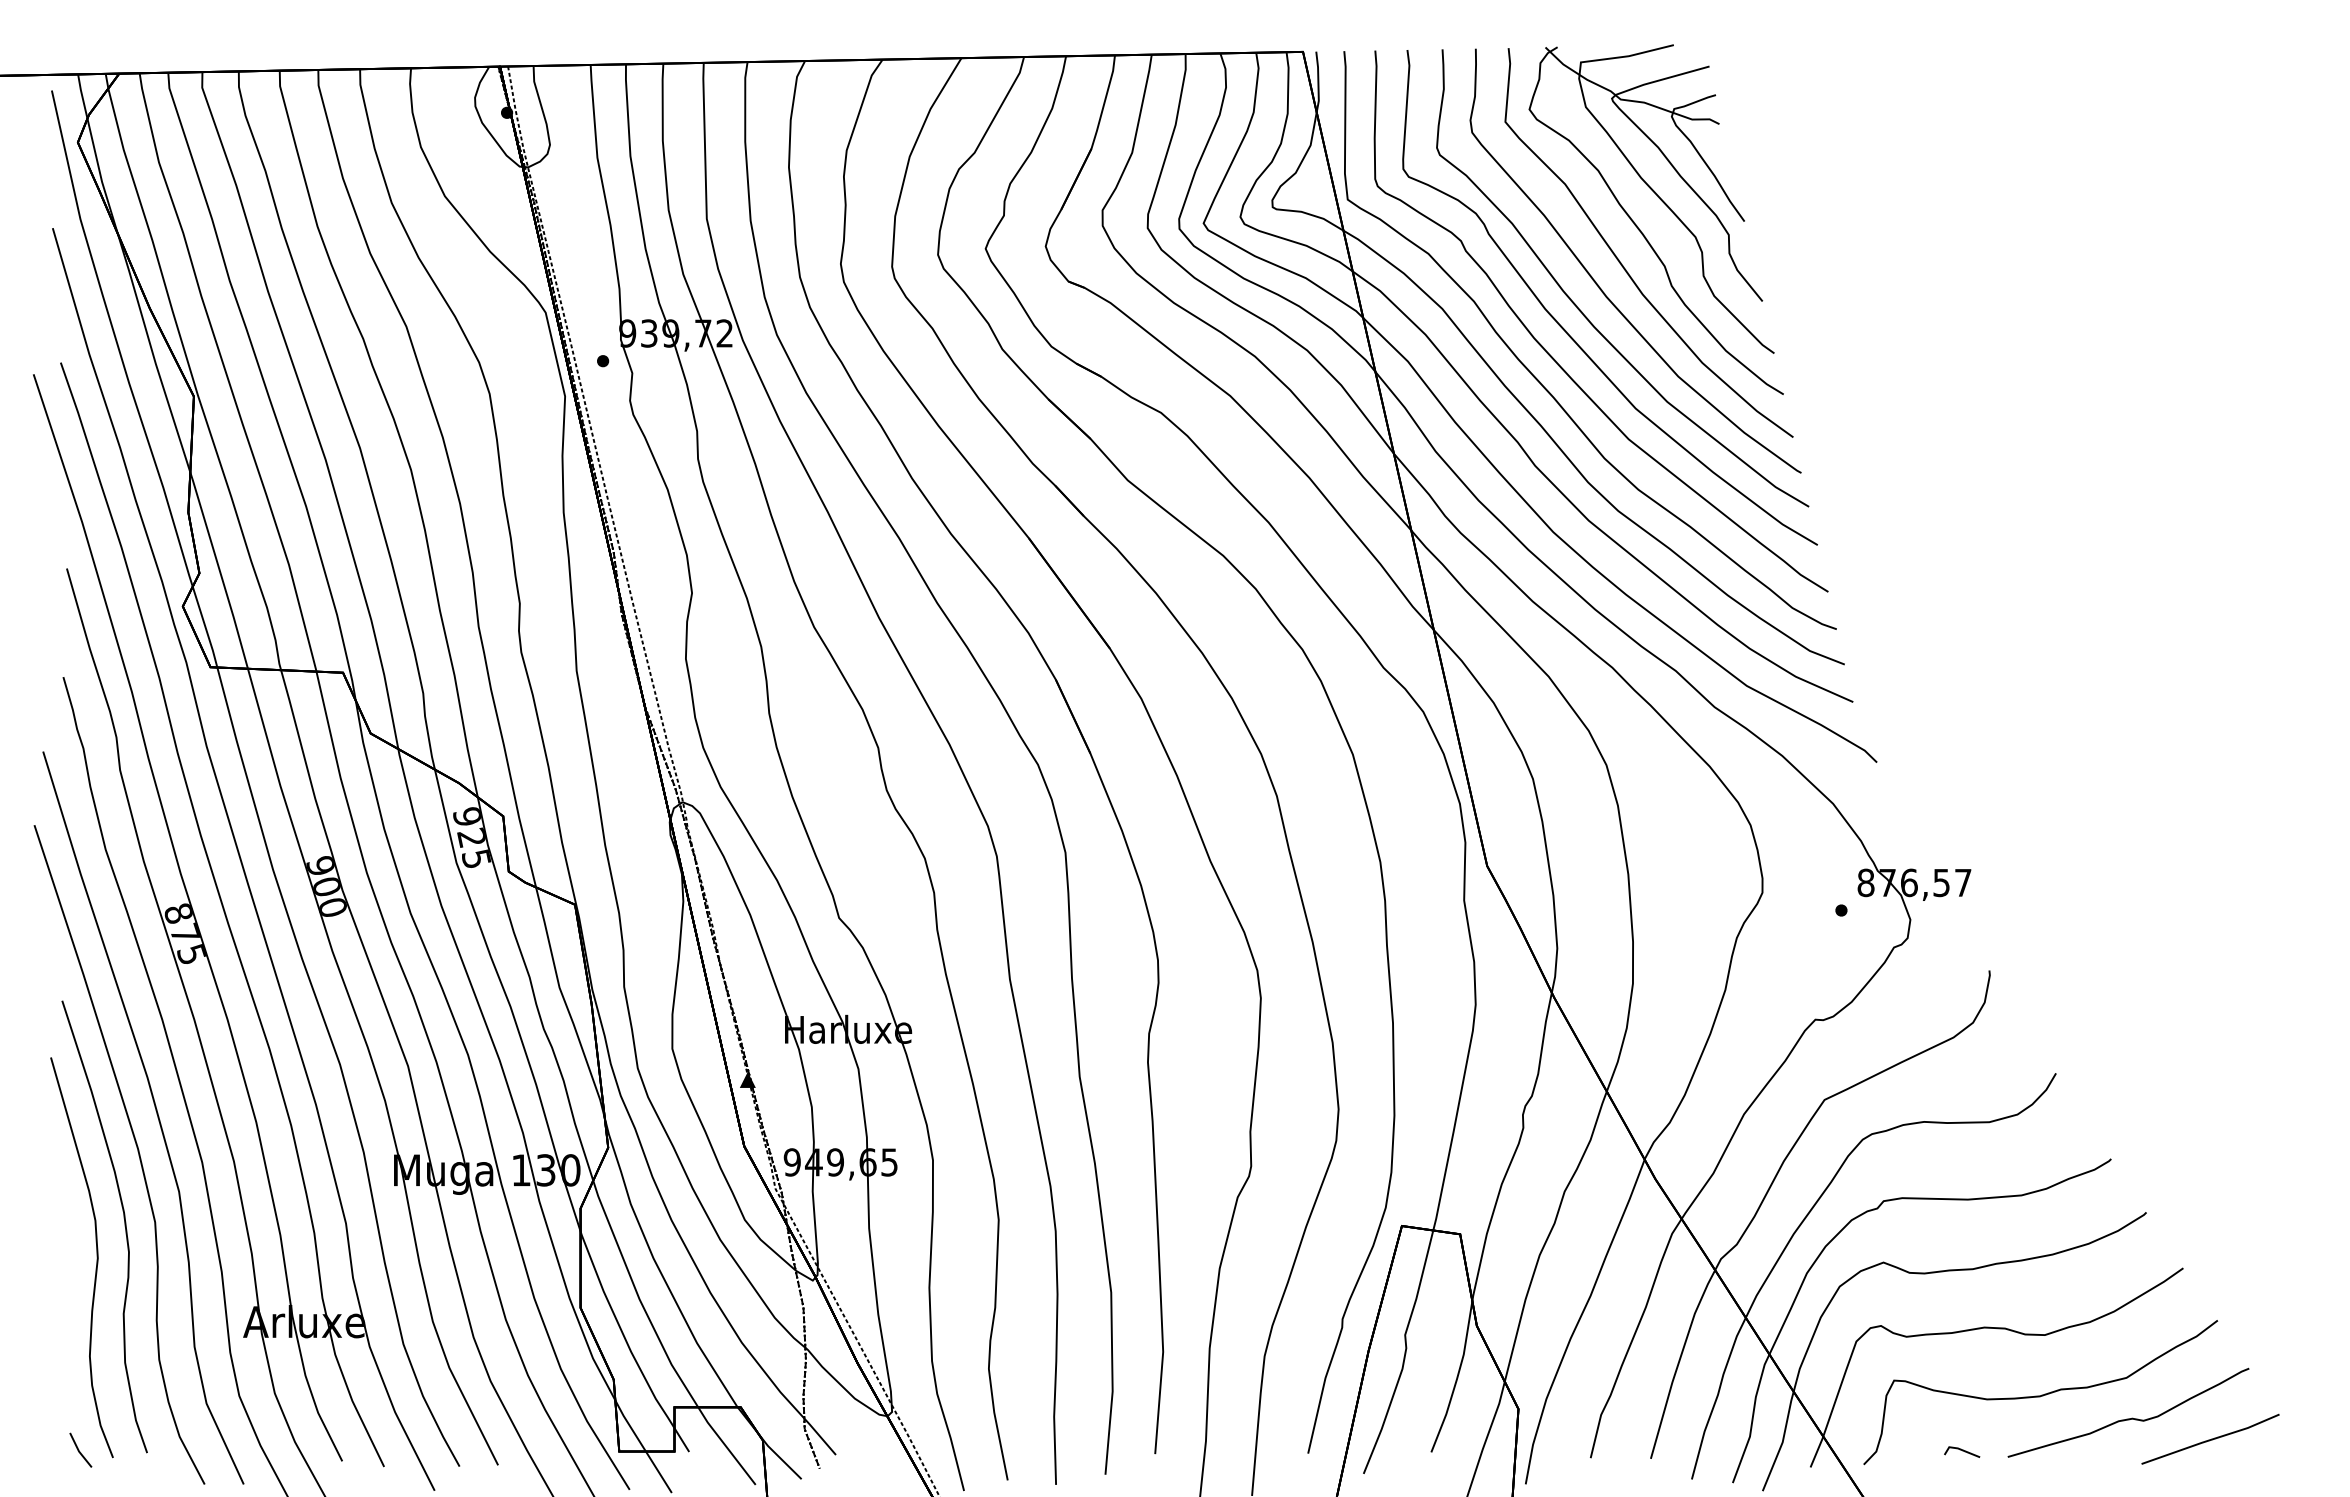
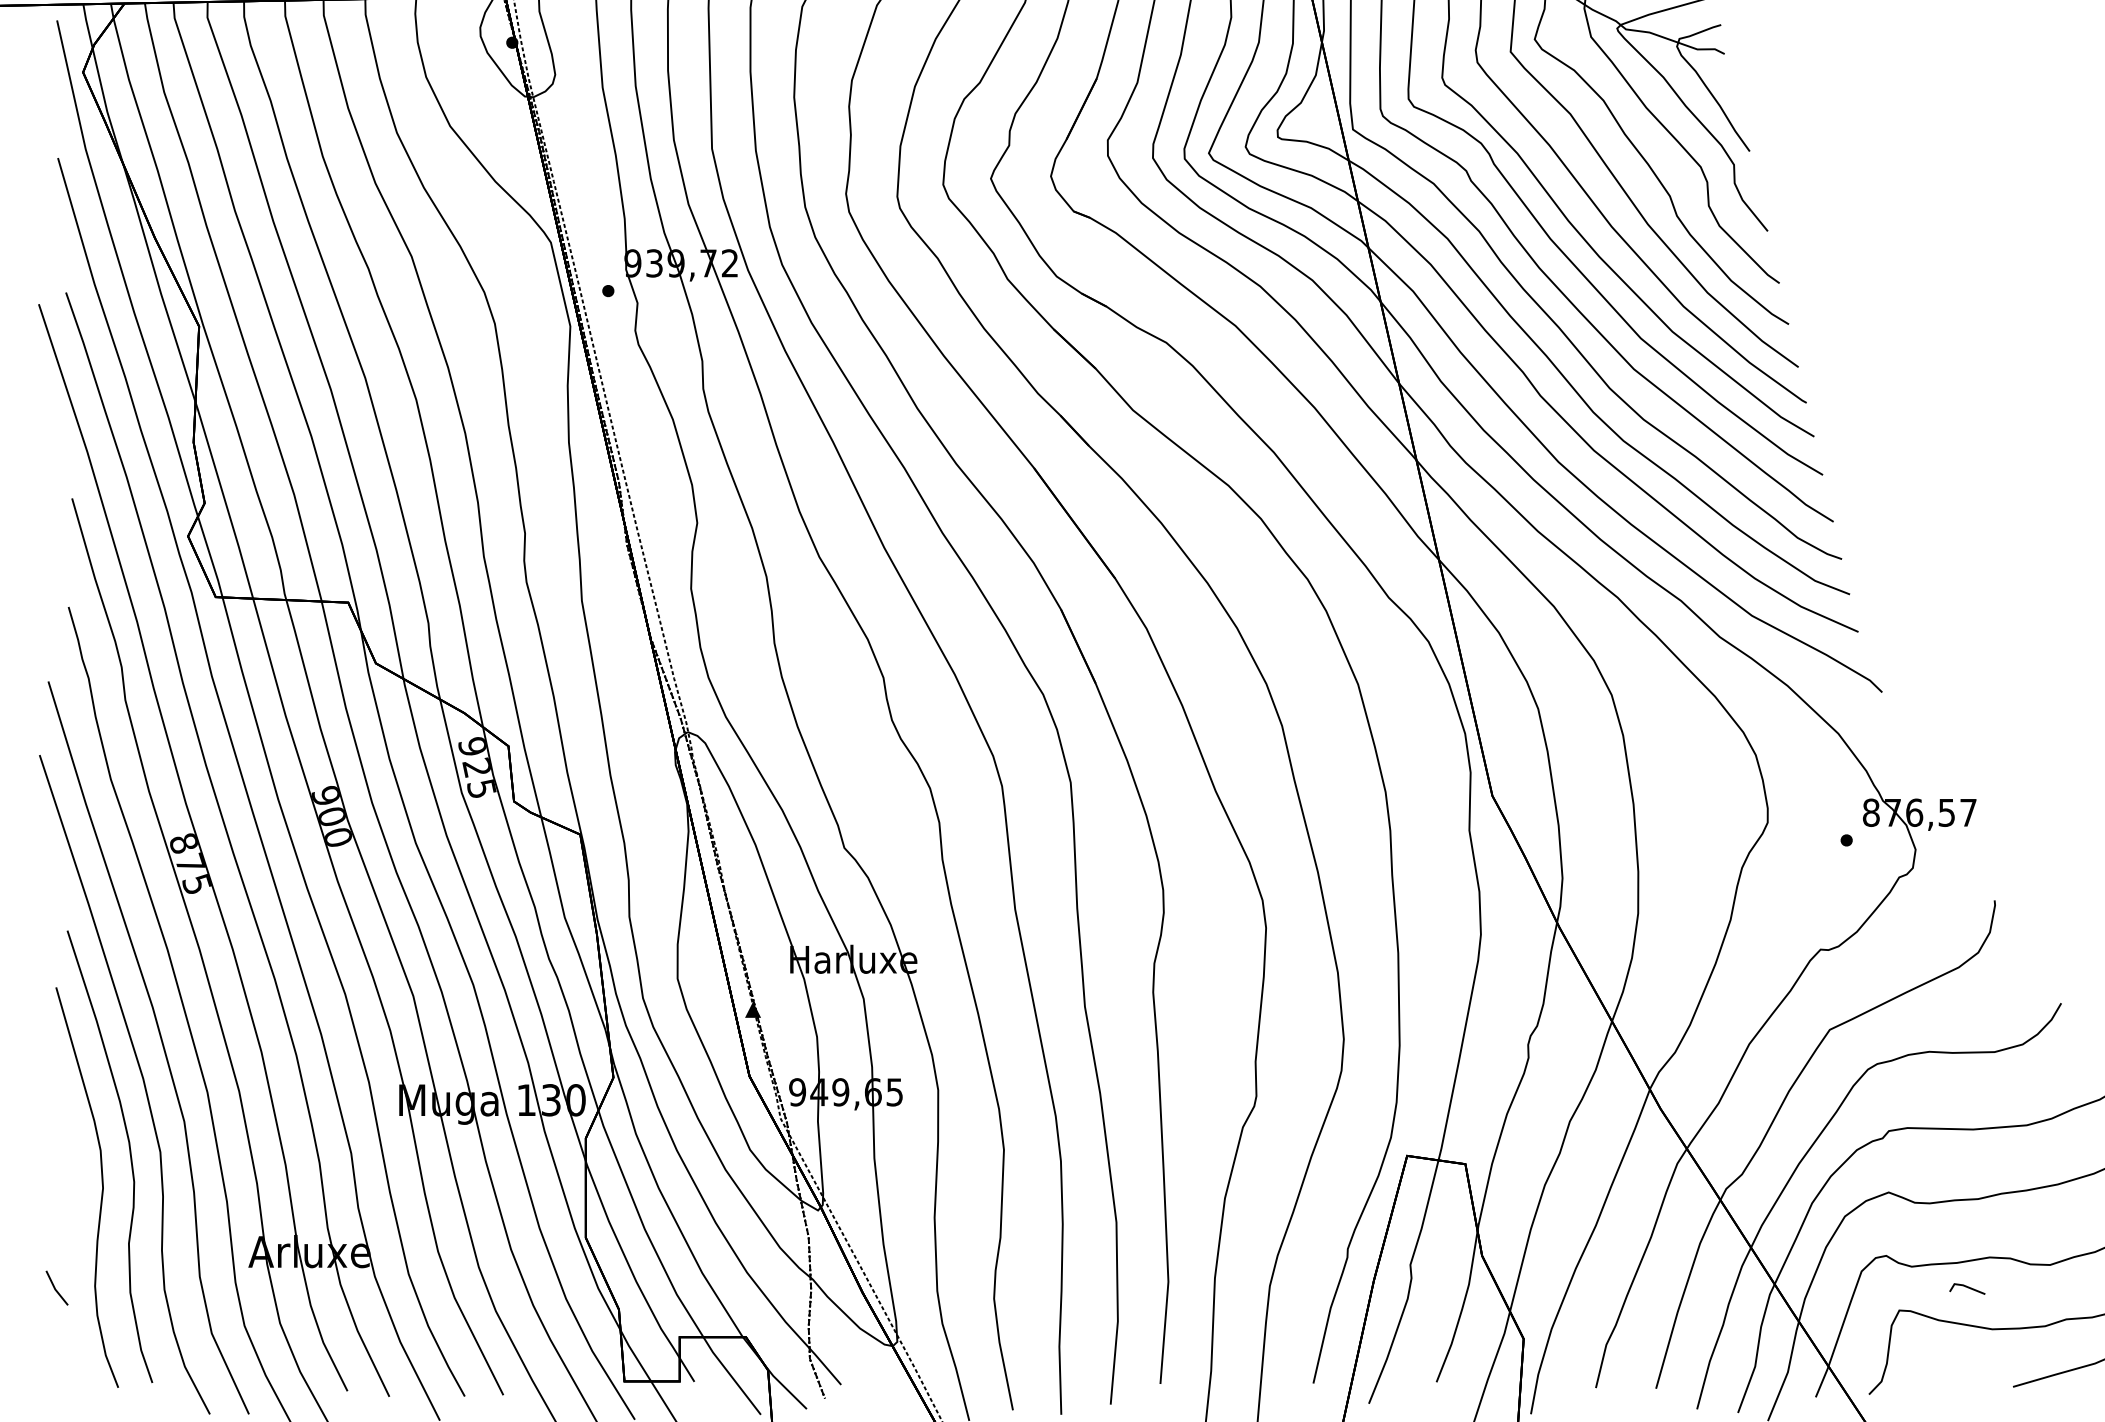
line: (79, 1449) -> (55, 1287), moved
line: (1962, 1451) -> (1967, 1288), moved

